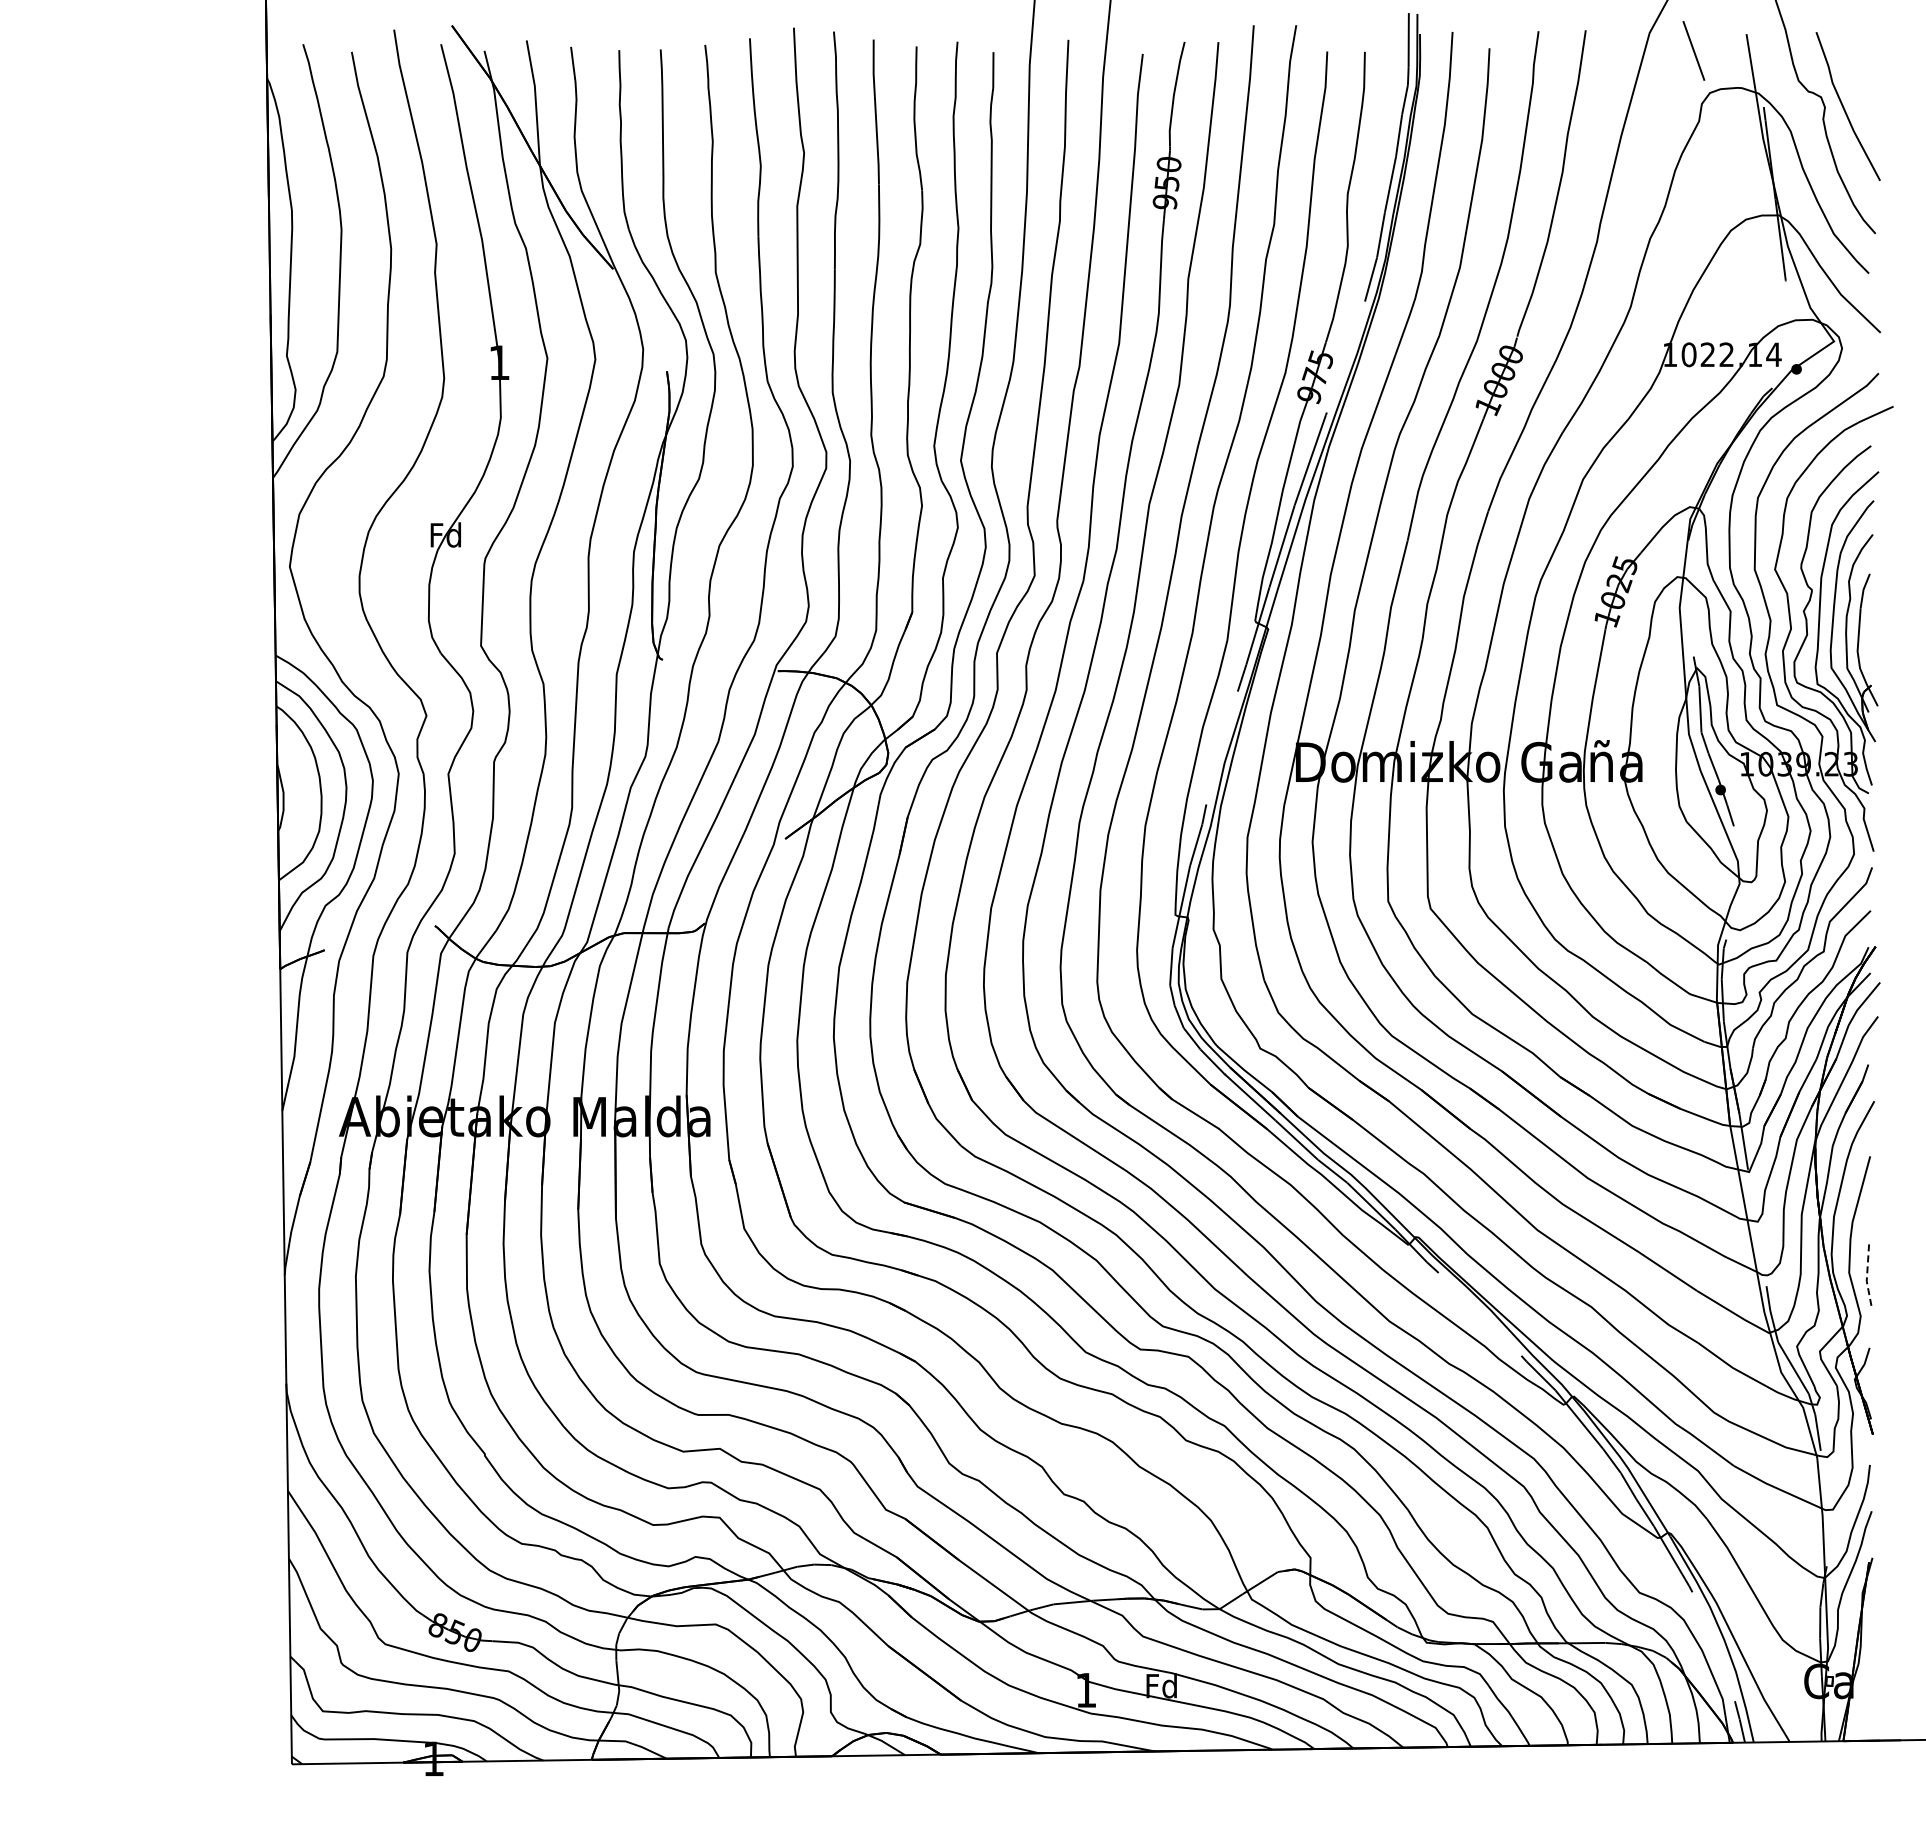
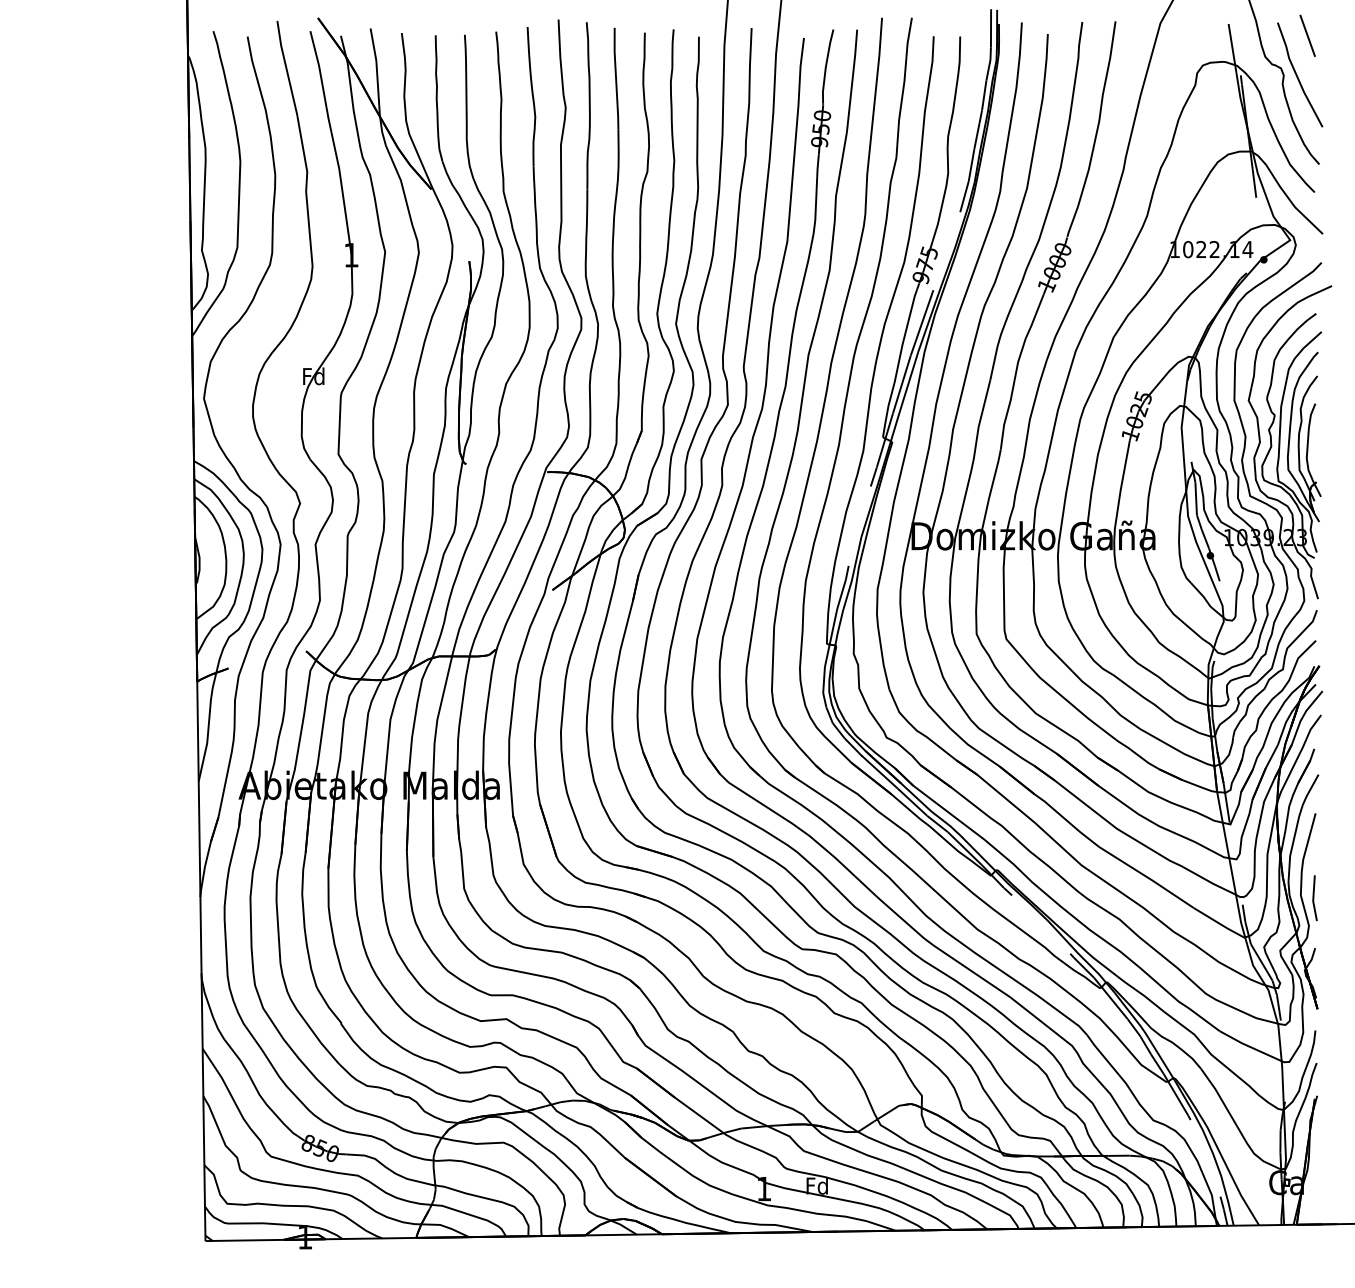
line: (1693, 50) -> (1307, 35), moved
line: (1866, 1278) -> (1313, 899), dashed -> solid

